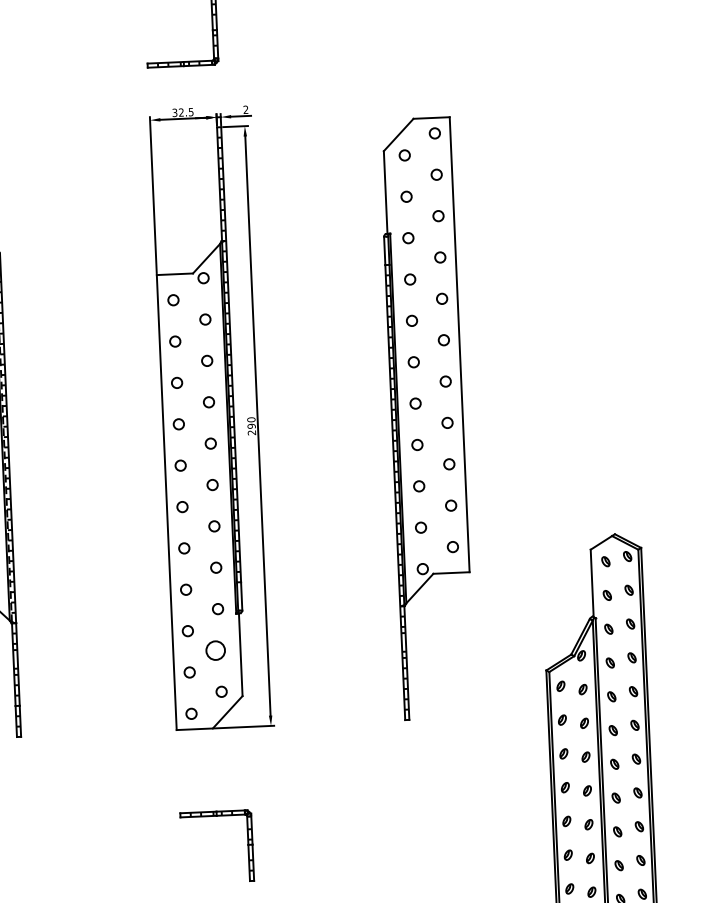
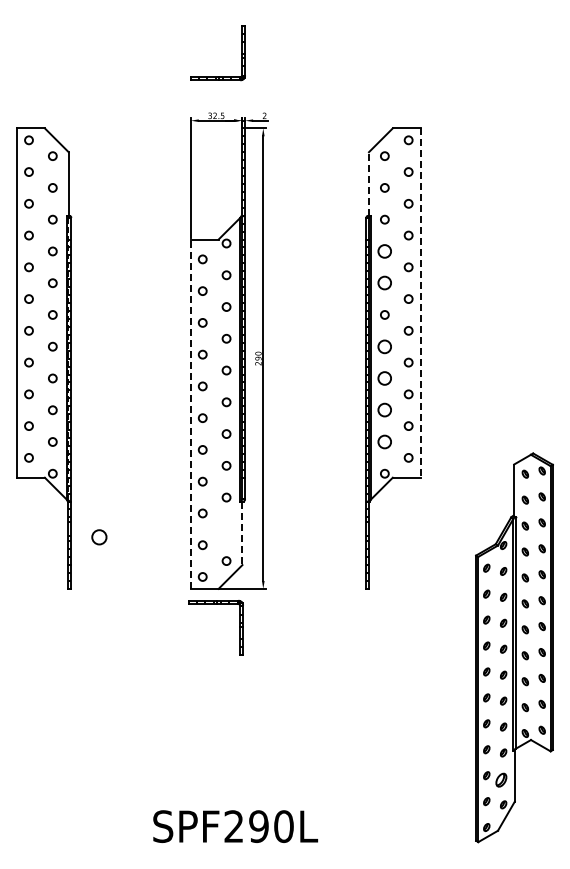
line: (385, 191) -> (368, 183), solid -> dashed
circle: (409, 279) -> (384, 251), size x1.6
circle: (411, 321) -> (384, 283), size x1.6
line: (459, 345) -> (420, 303), solid -> dashed
circle: (415, 403) -> (384, 346), size x1.6
circle: (416, 445) -> (384, 378), size x1.6
circle: (418, 486) -> (384, 410), size x1.6
line: (166, 502) -> (190, 414), solid -> dashed
circle: (420, 527) -> (384, 441), size x1.6
circle: (215, 650) -> (99, 537), moved
line: (240, 654) -> (242, 533), solid -> dashed
part: (215, 816) -> (215, 604), moved

